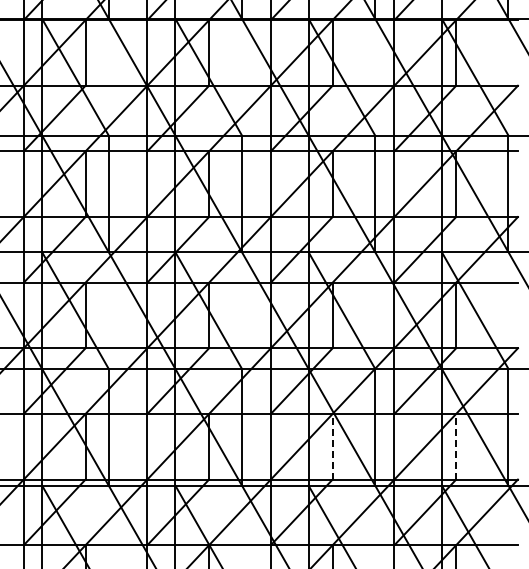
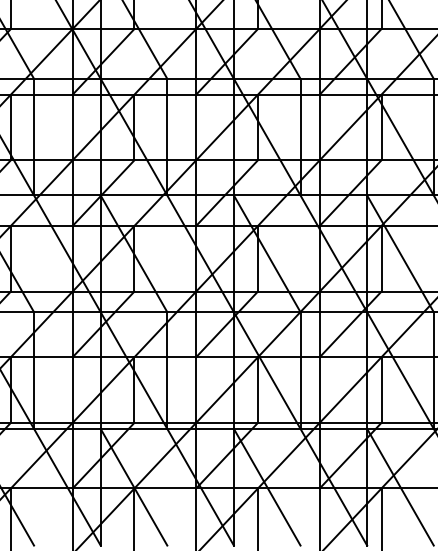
line: (332, 446) -> (257, 389), dashed -> solid
line: (456, 446) -> (381, 389), dashed -> solid

